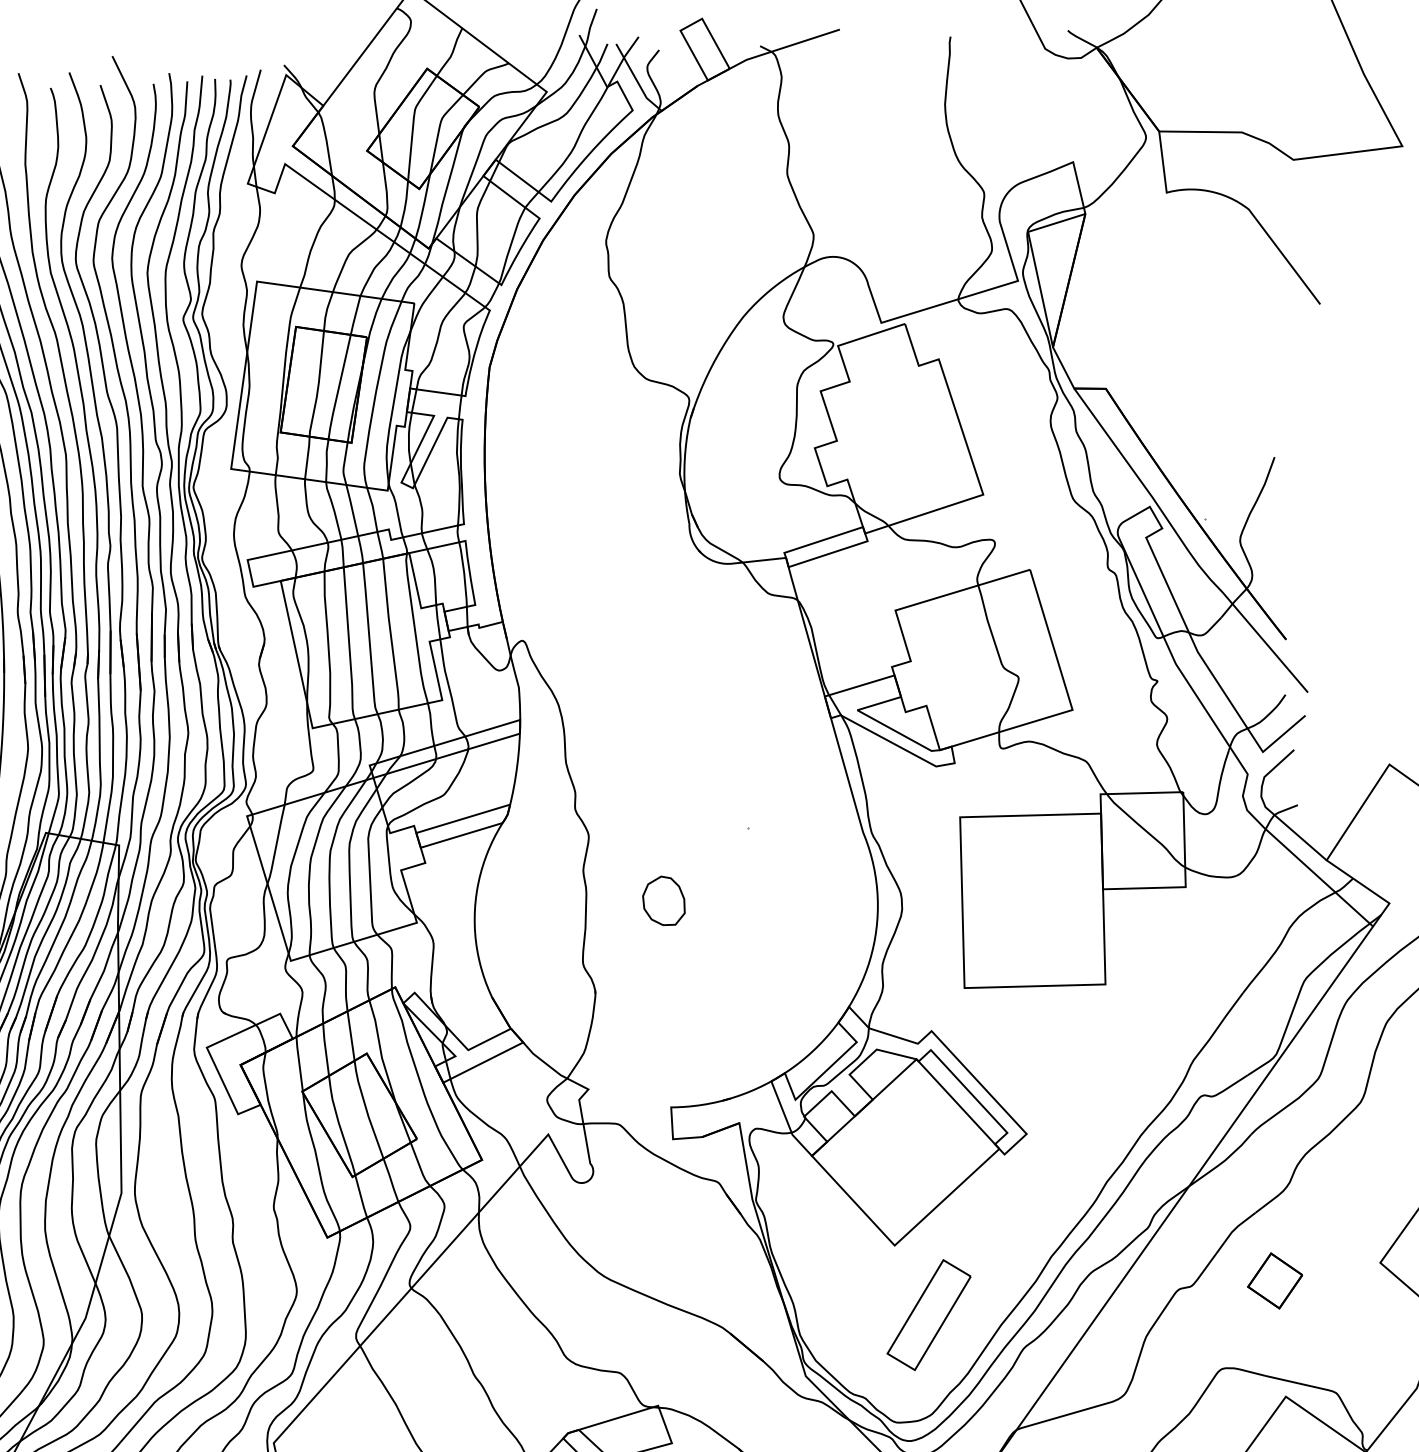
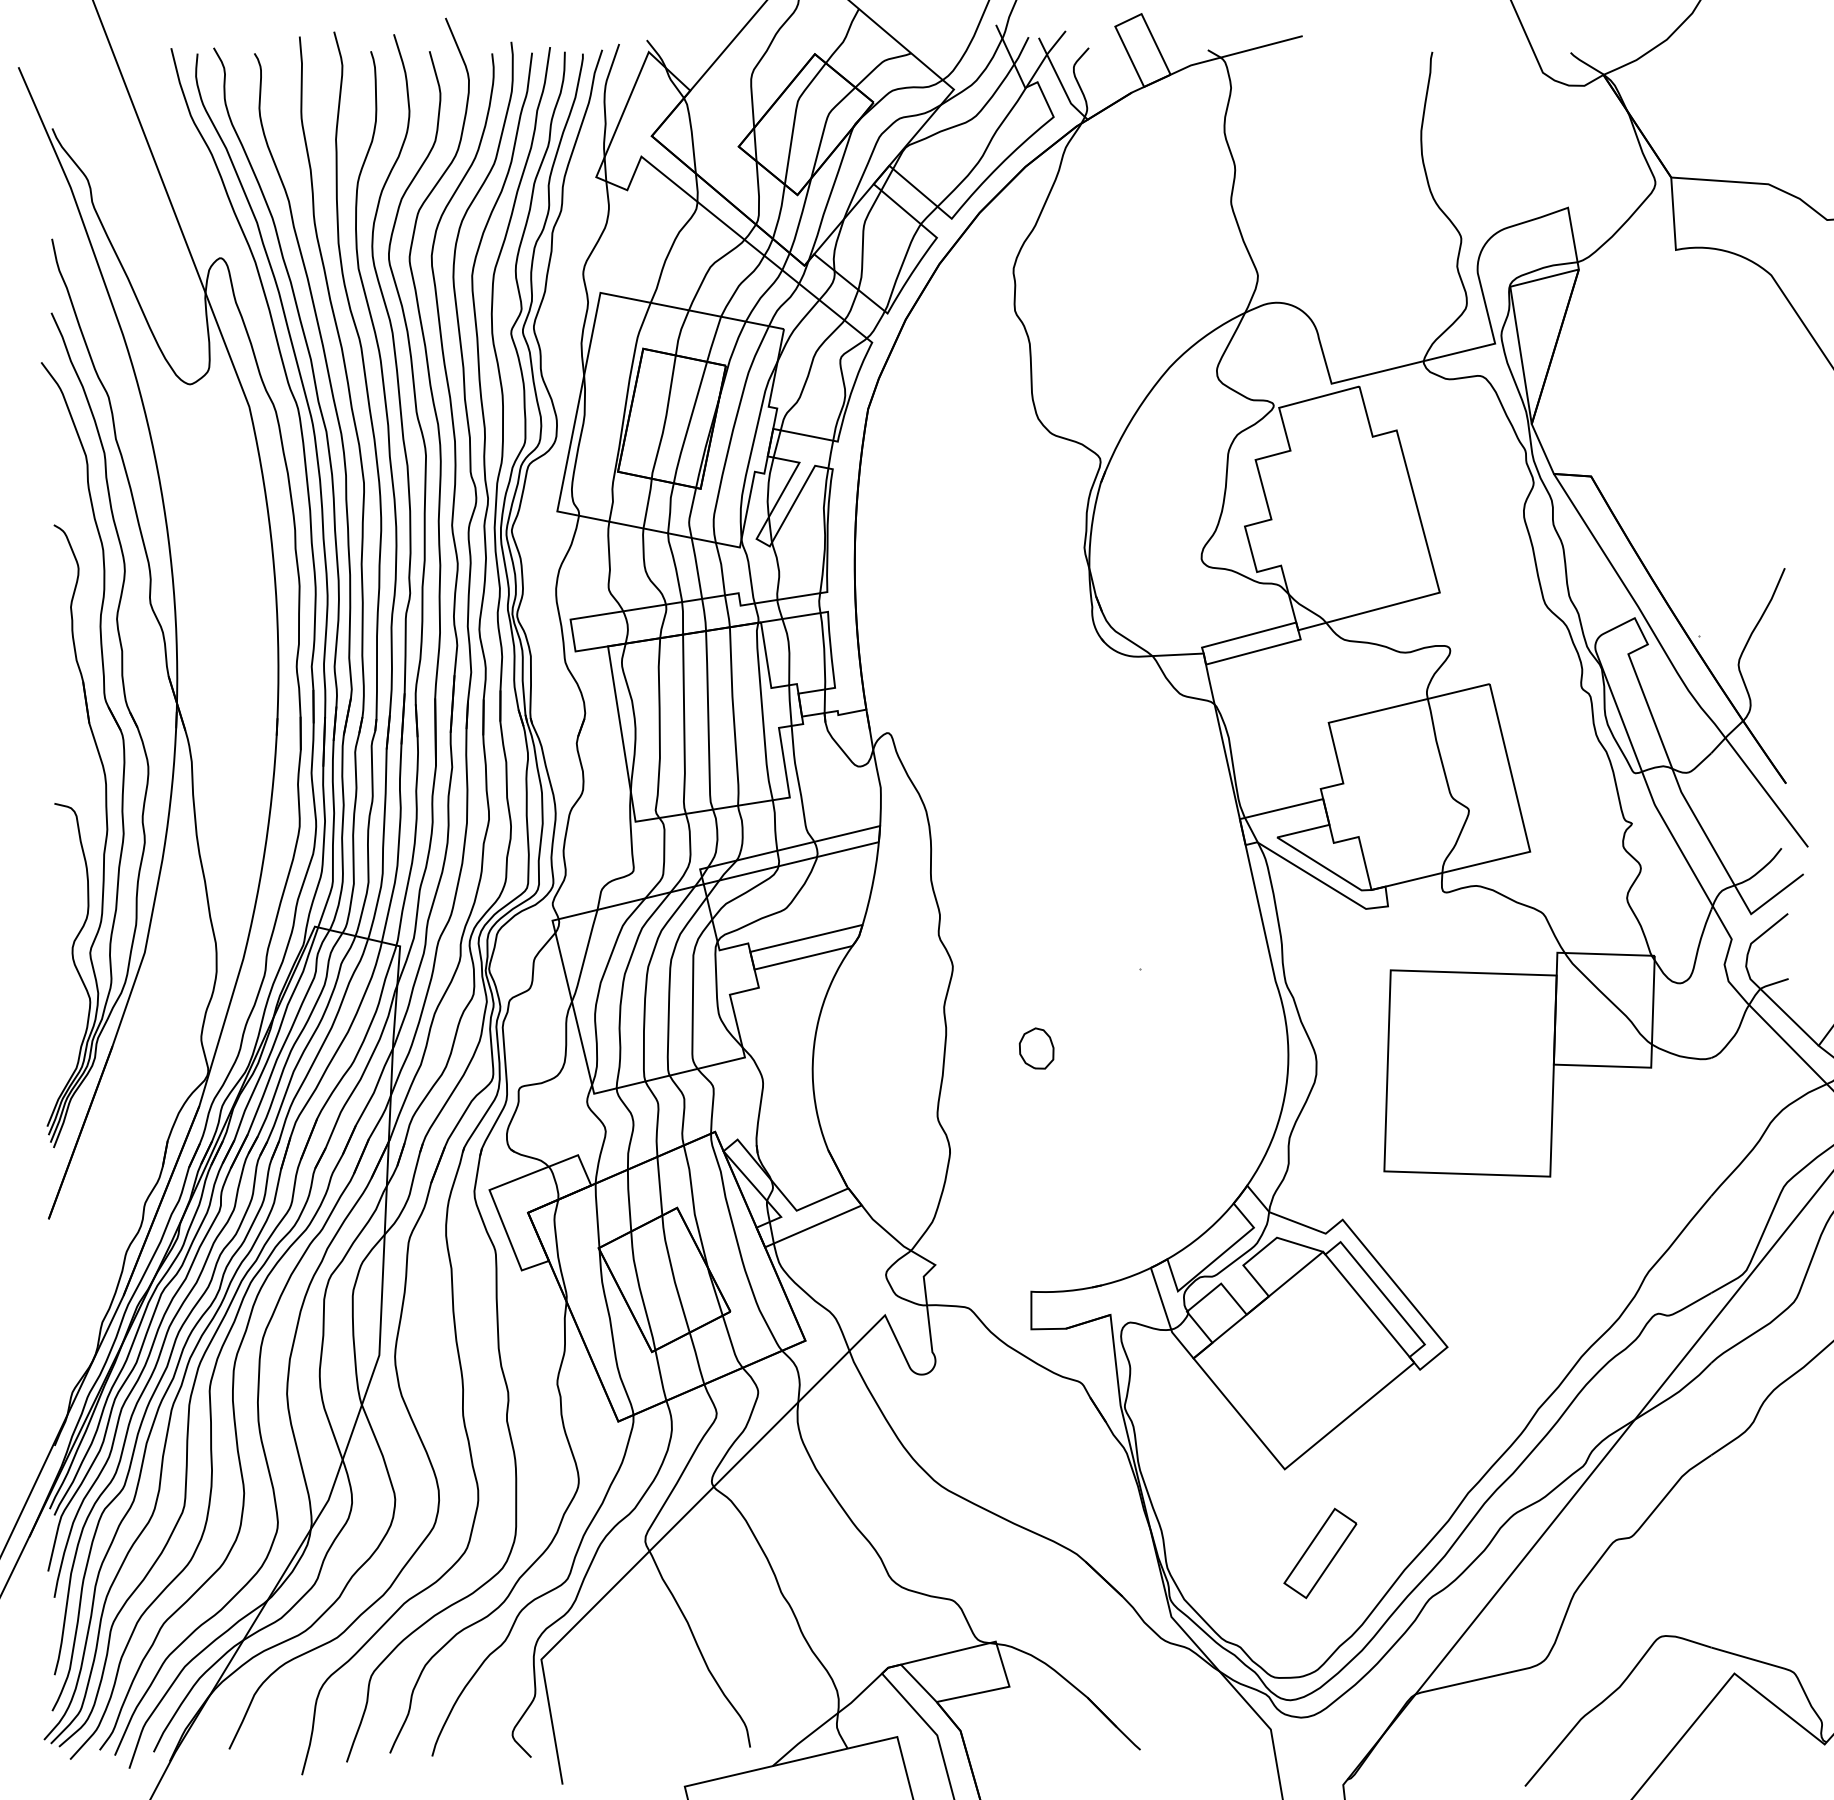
part: (663, 900) -> (1036, 1048), size x0.7
part: (1275, 1280) -> (1729, 1536), removed
part: (929, 1315) -> (1320, 1553), size x0.7

